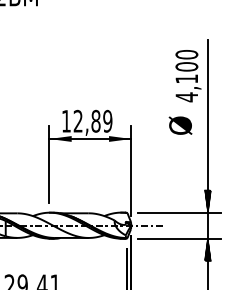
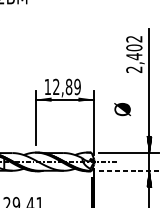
text: (186, 76) -> (134, 54), 4,100 -> 2,402
text: (180, 125) -> (122, 109), moved
line: (179, 238) -> (129, 171), solid -> dashed

